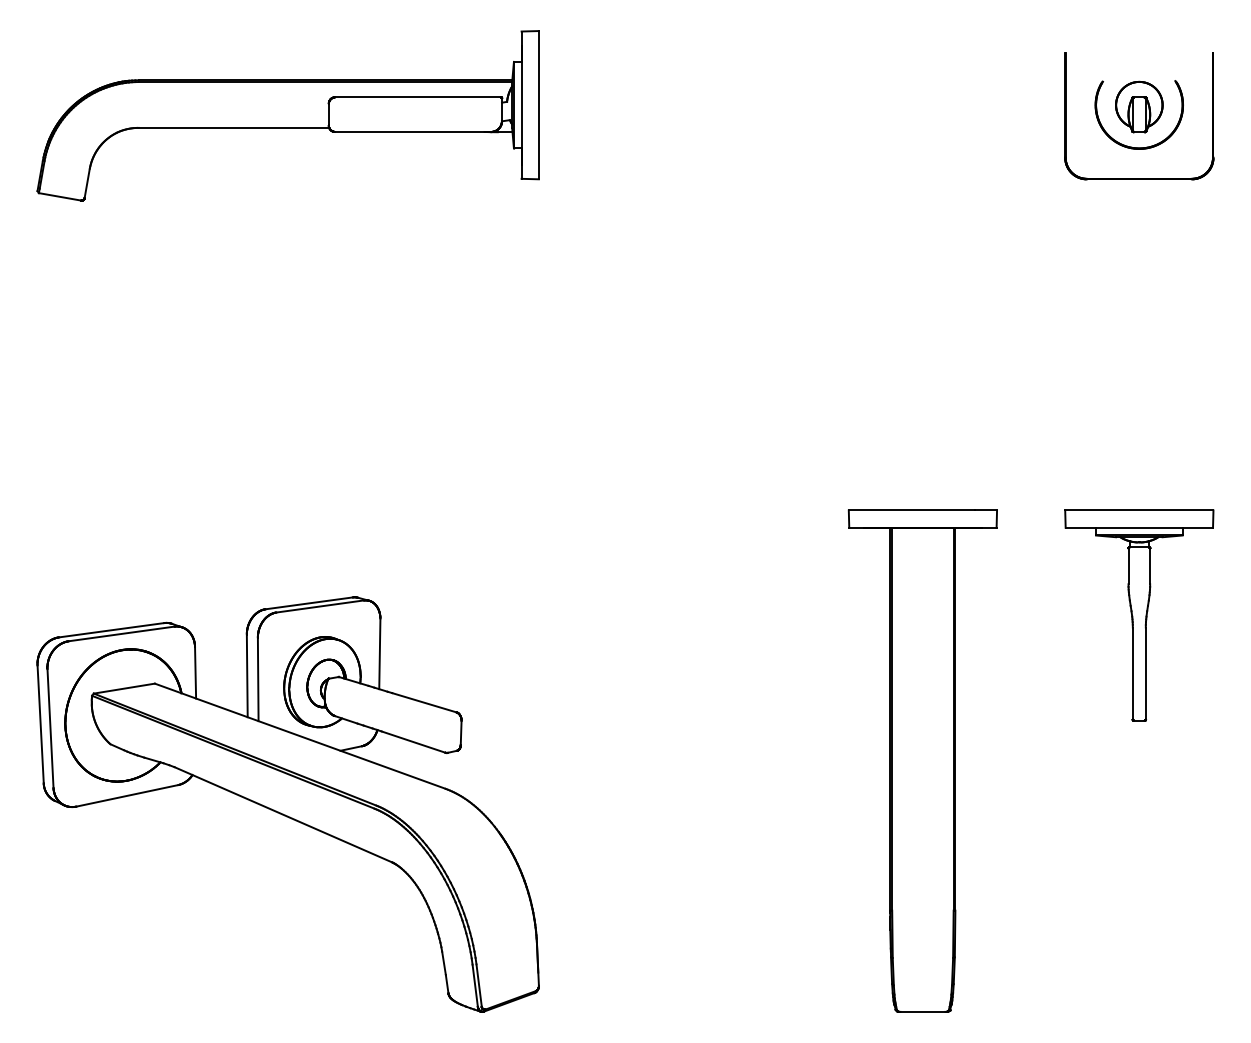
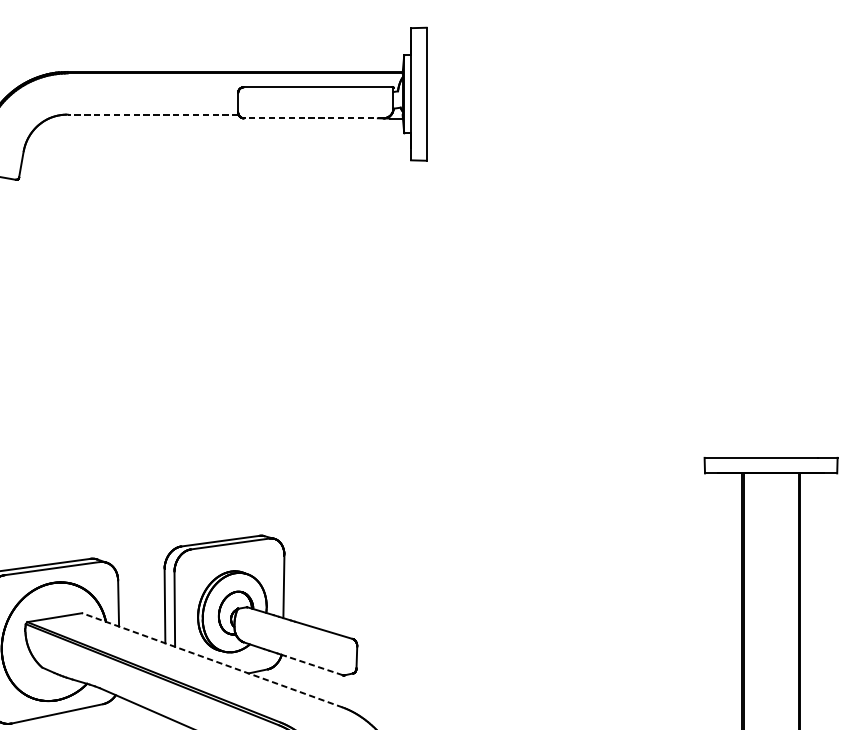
line: (233, 127) -> (152, 114), solid -> dashed
line: (413, 131) -> (314, 117), solid -> dashed
line: (300, 736) -> (212, 660), solid -> dashed
line: (413, 742) -> (314, 665), solid -> dashed

